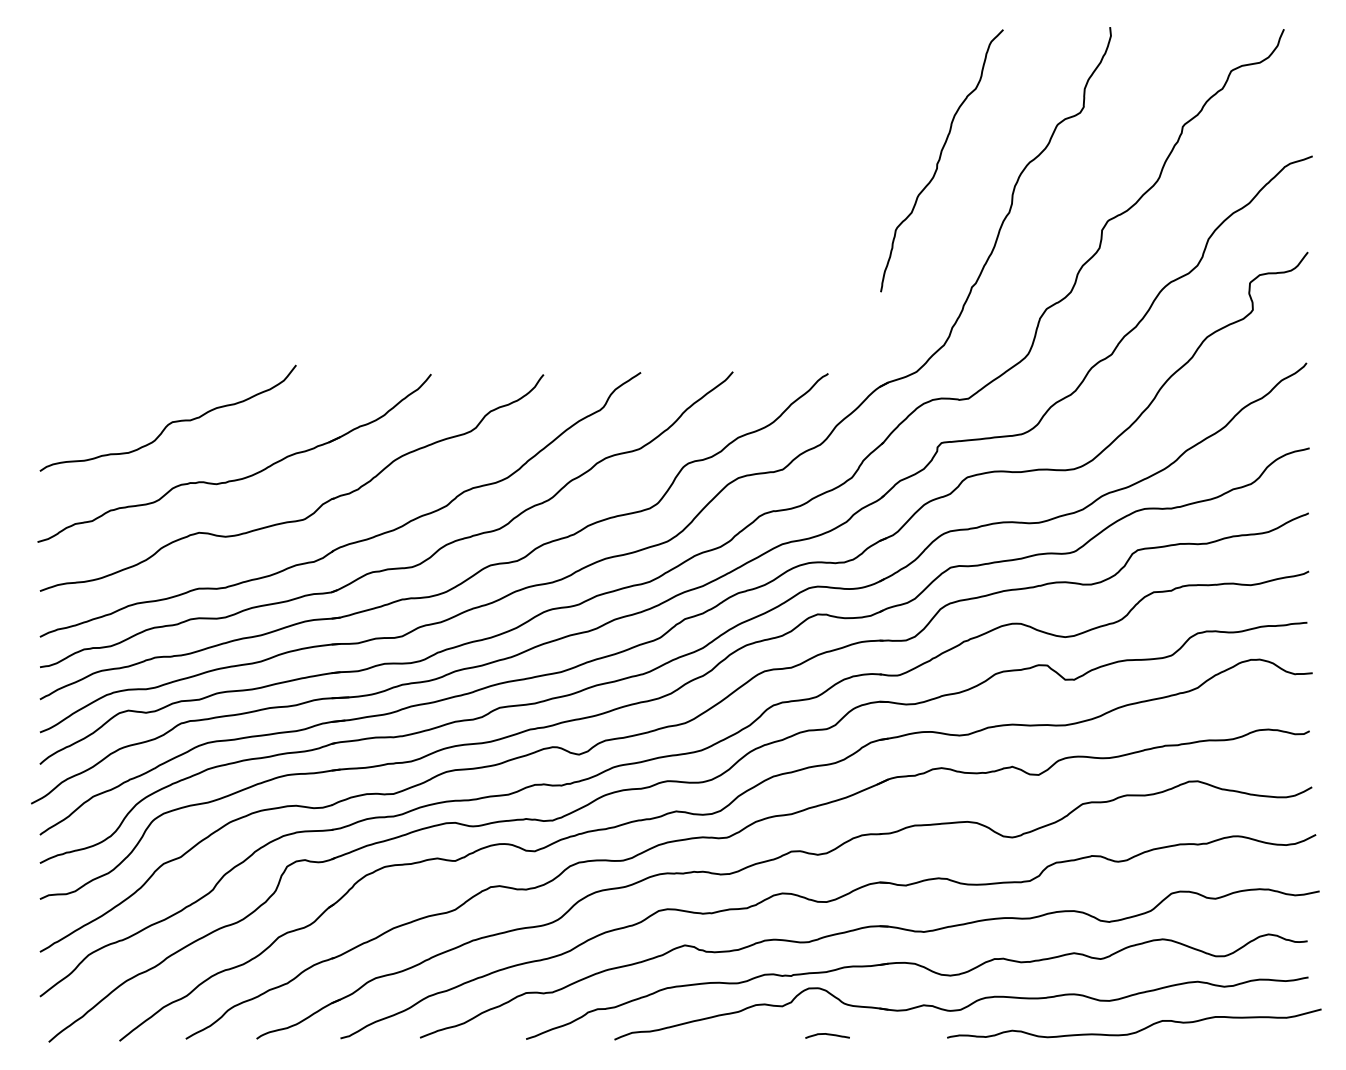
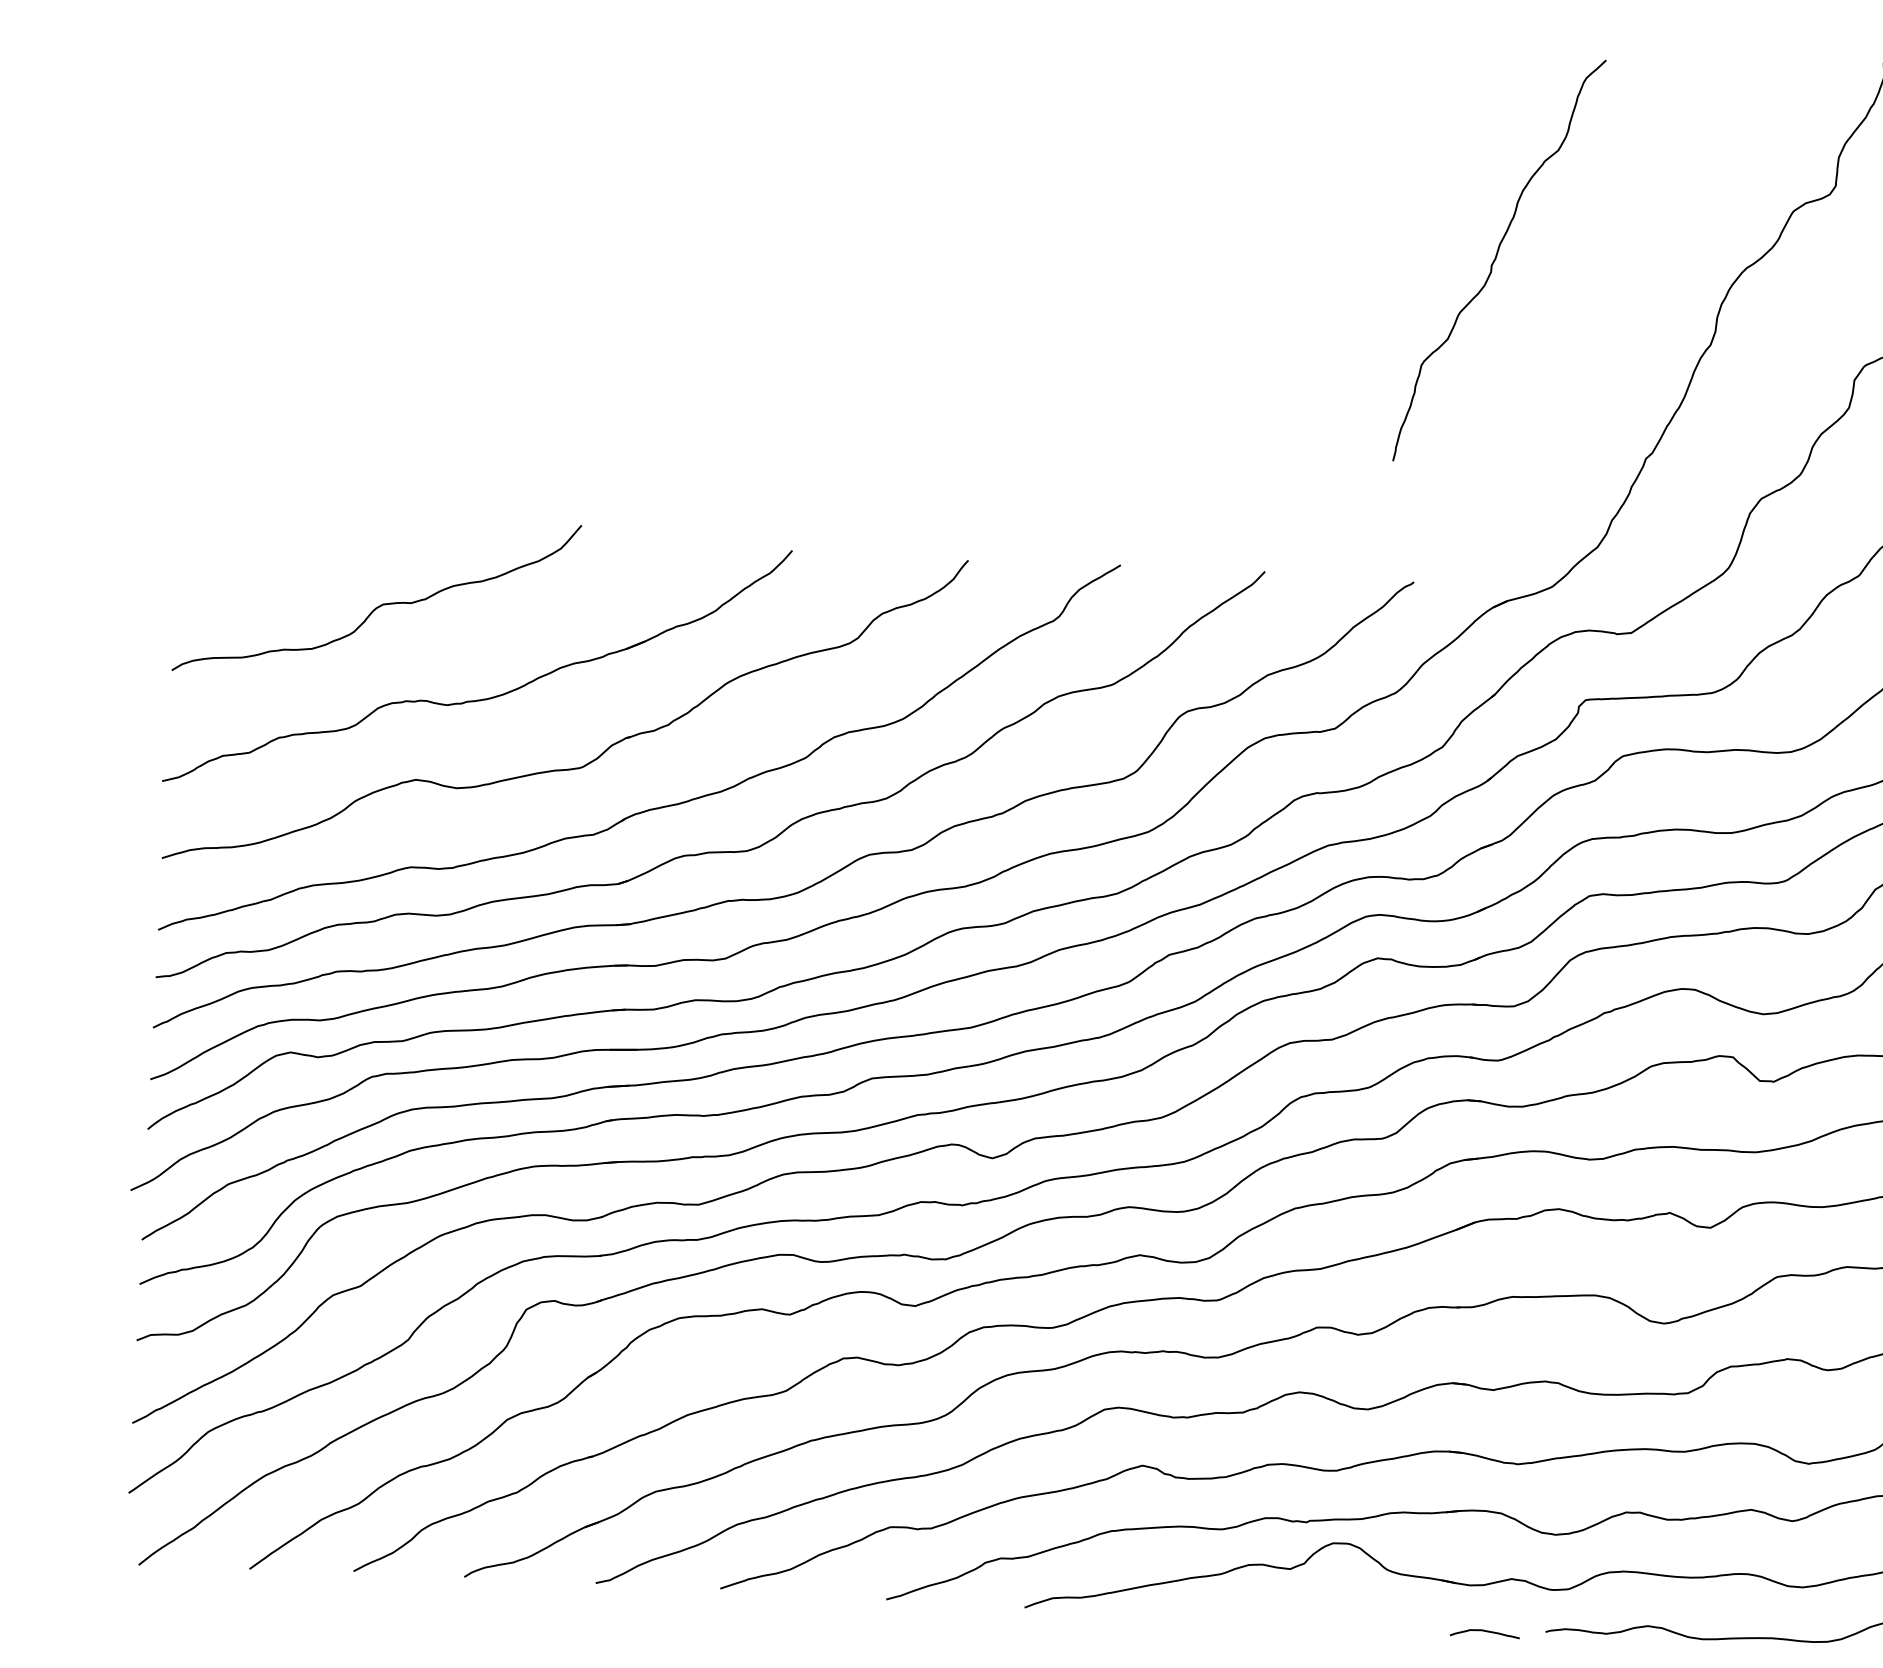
curve: (940, 160) -> (1497, 259), moved
curve: (827, 1035) -> (1484, 1632), moved

